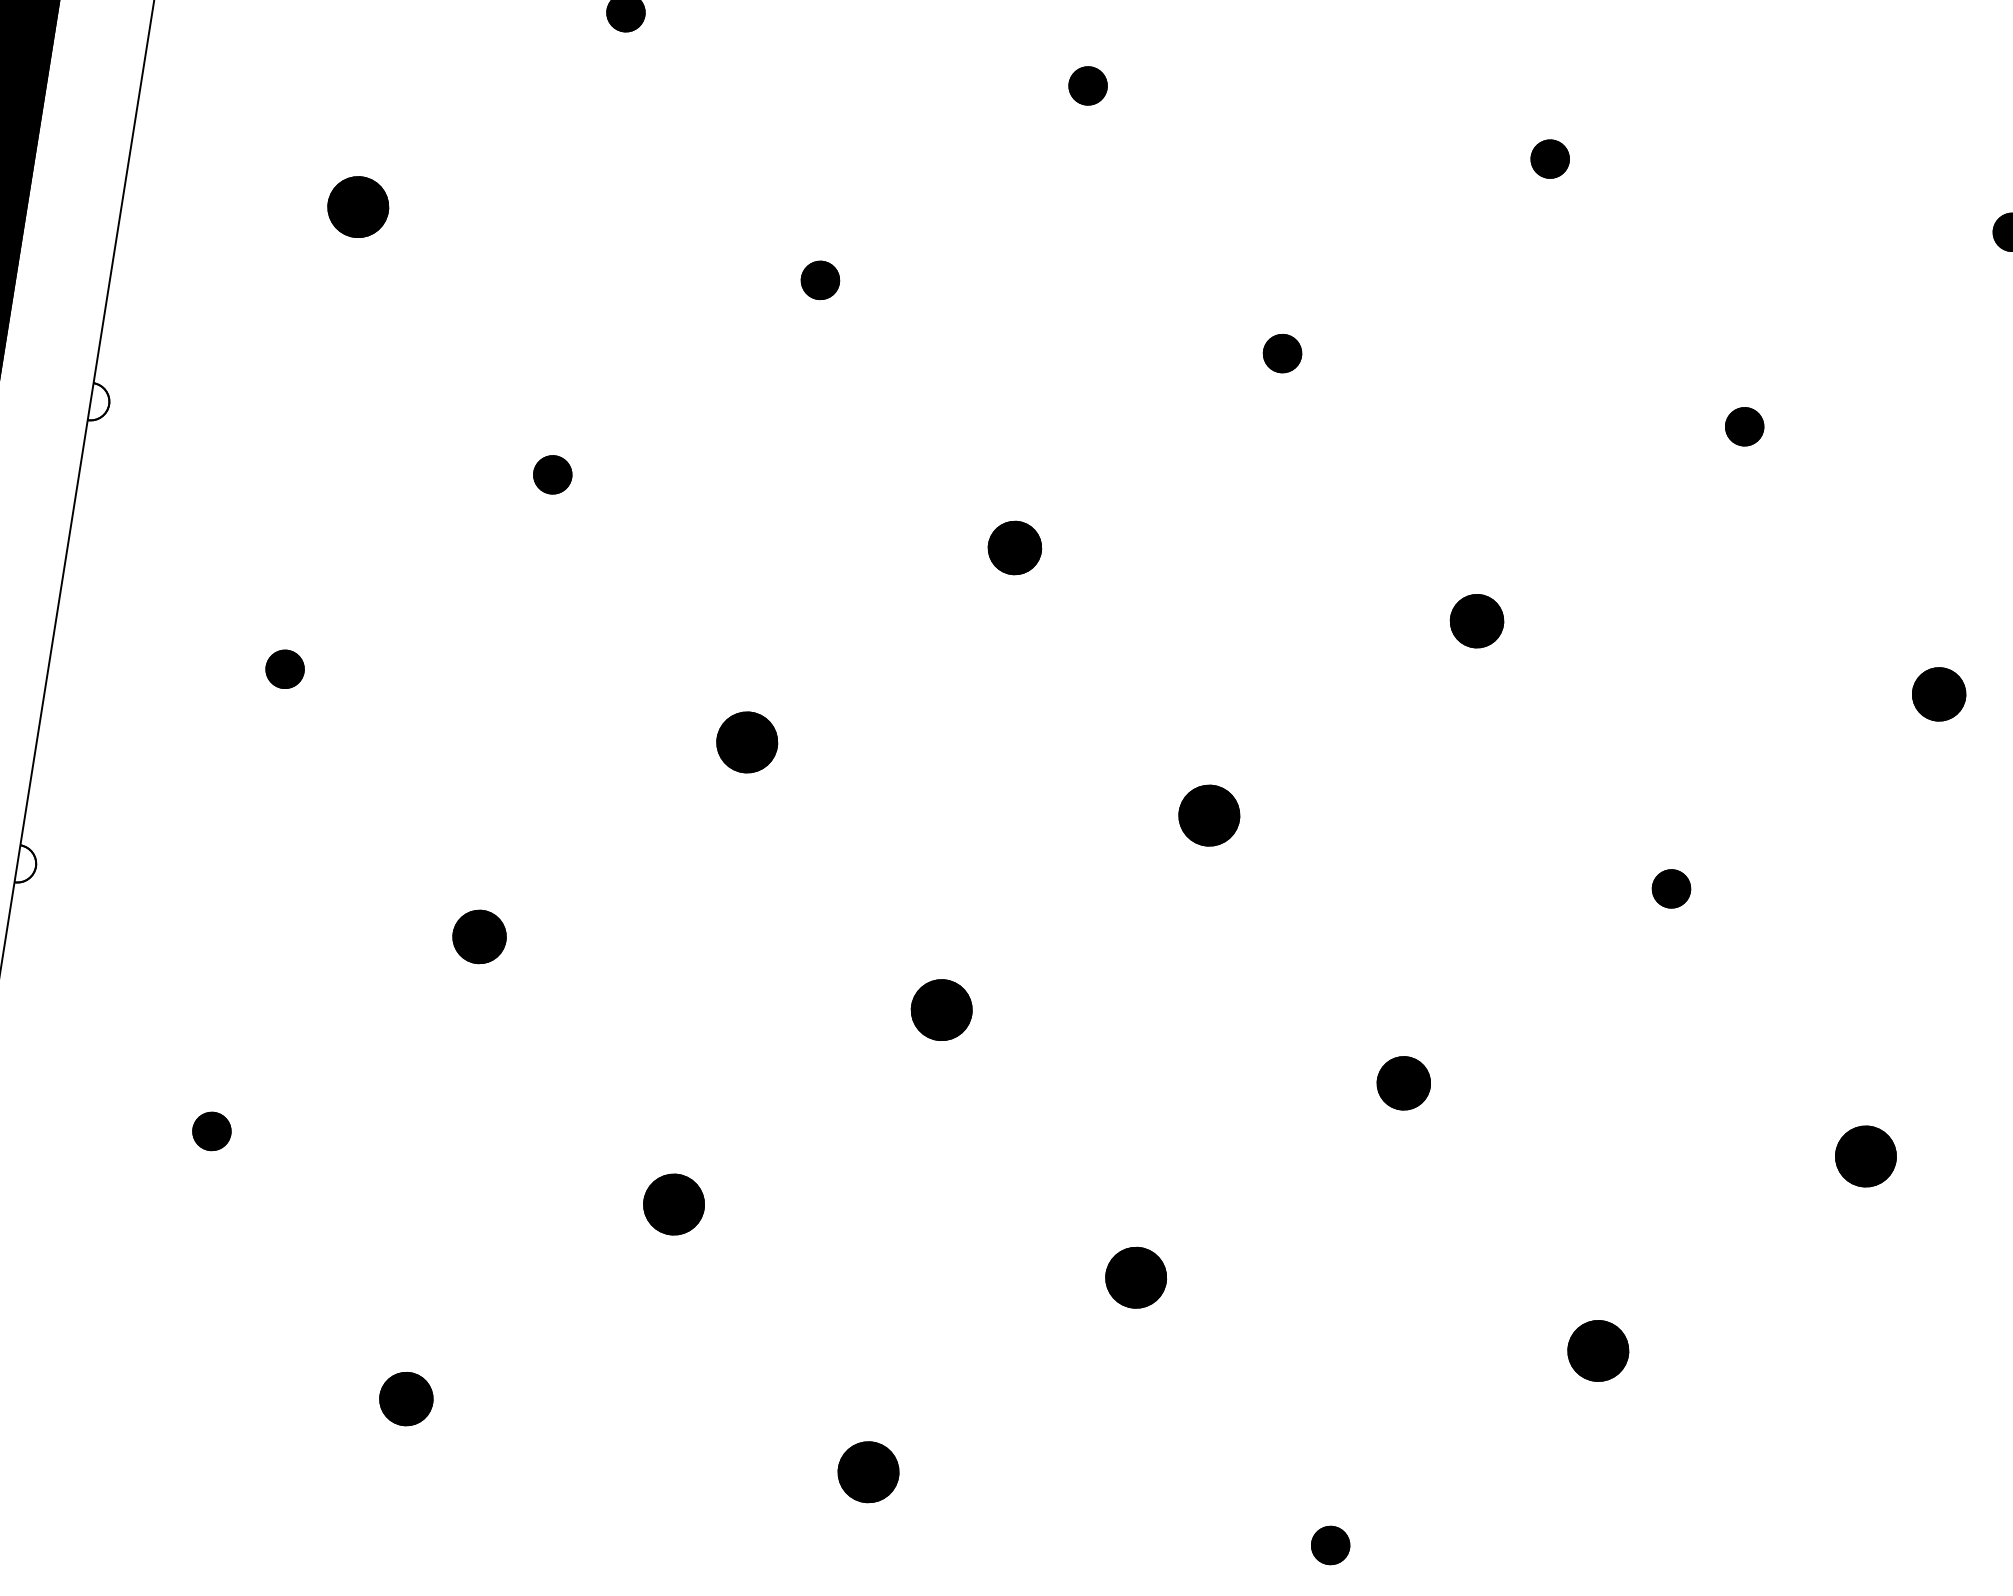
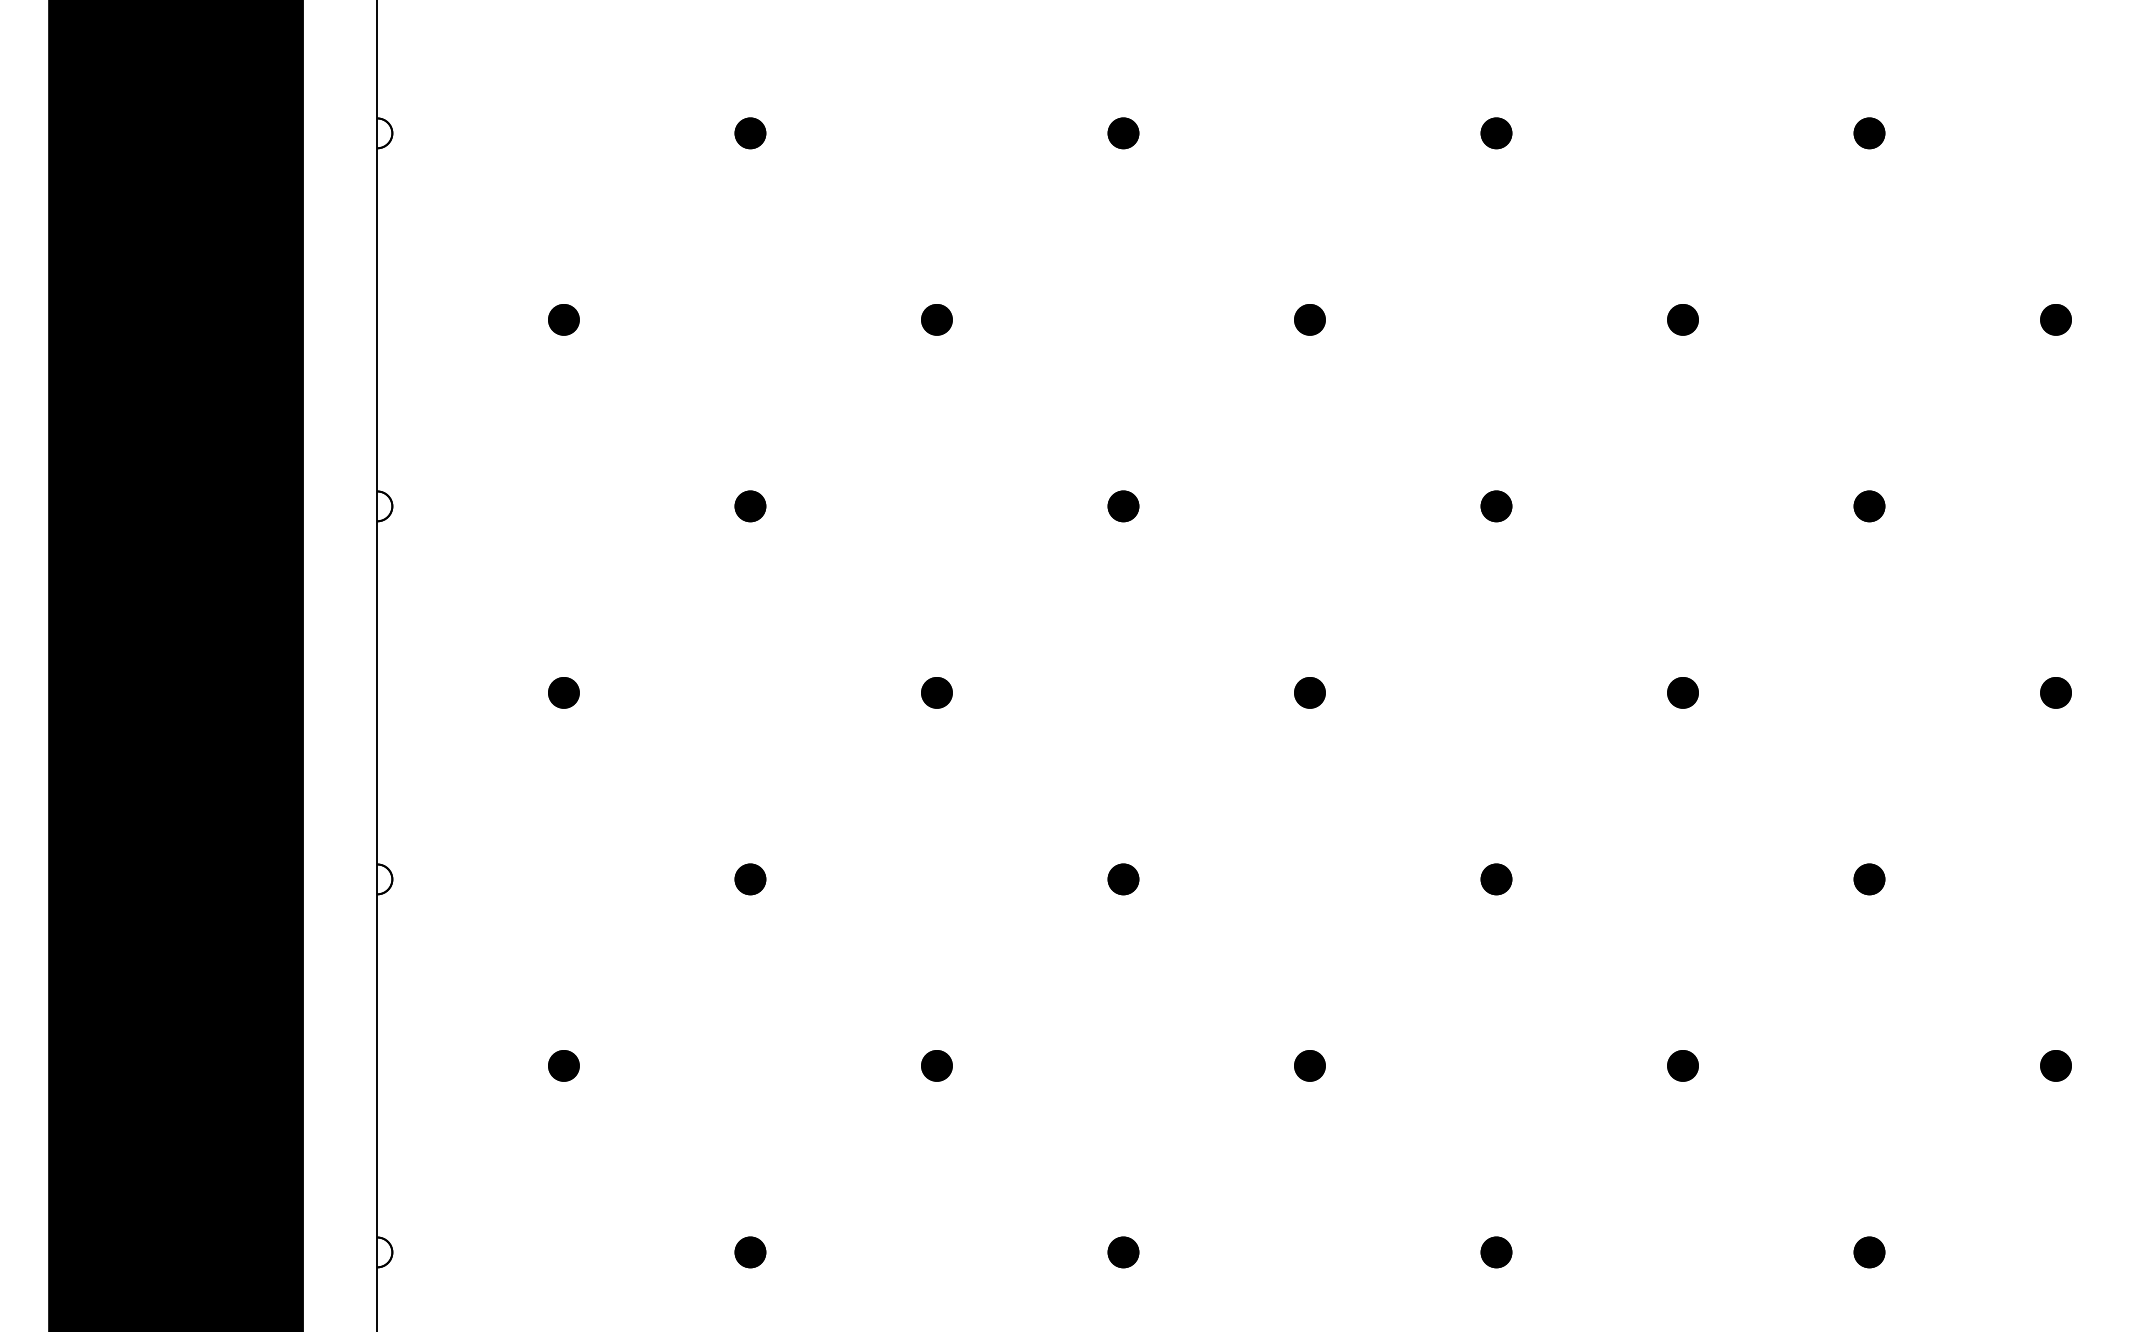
part: (357, 206) -> (563, 319), size x0.62
part: (1014, 548) -> (1123, 506), size x0.71
part: (1477, 621) -> (1496, 506), size x0.71
part: (1939, 694) -> (1869, 506), size x0.71
part: (746, 741) -> (936, 692), size x0.62
part: (1208, 815) -> (1309, 692), size x0.62
part: (479, 937) -> (750, 879), size x0.71
part: (941, 1010) -> (1123, 879), size x0.62
part: (1403, 1083) -> (1496, 879), size x0.71
part: (1865, 1156) -> (1869, 879), size x0.62
part: (673, 1204) -> (936, 1065), size x0.62
part: (1135, 1277) -> (1309, 1065), size x0.62
part: (1597, 1350) -> (1682, 1065), size x0.62
part: (406, 1399) -> (750, 1252), size x0.71
part: (868, 1472) -> (1123, 1252), size x0.62

